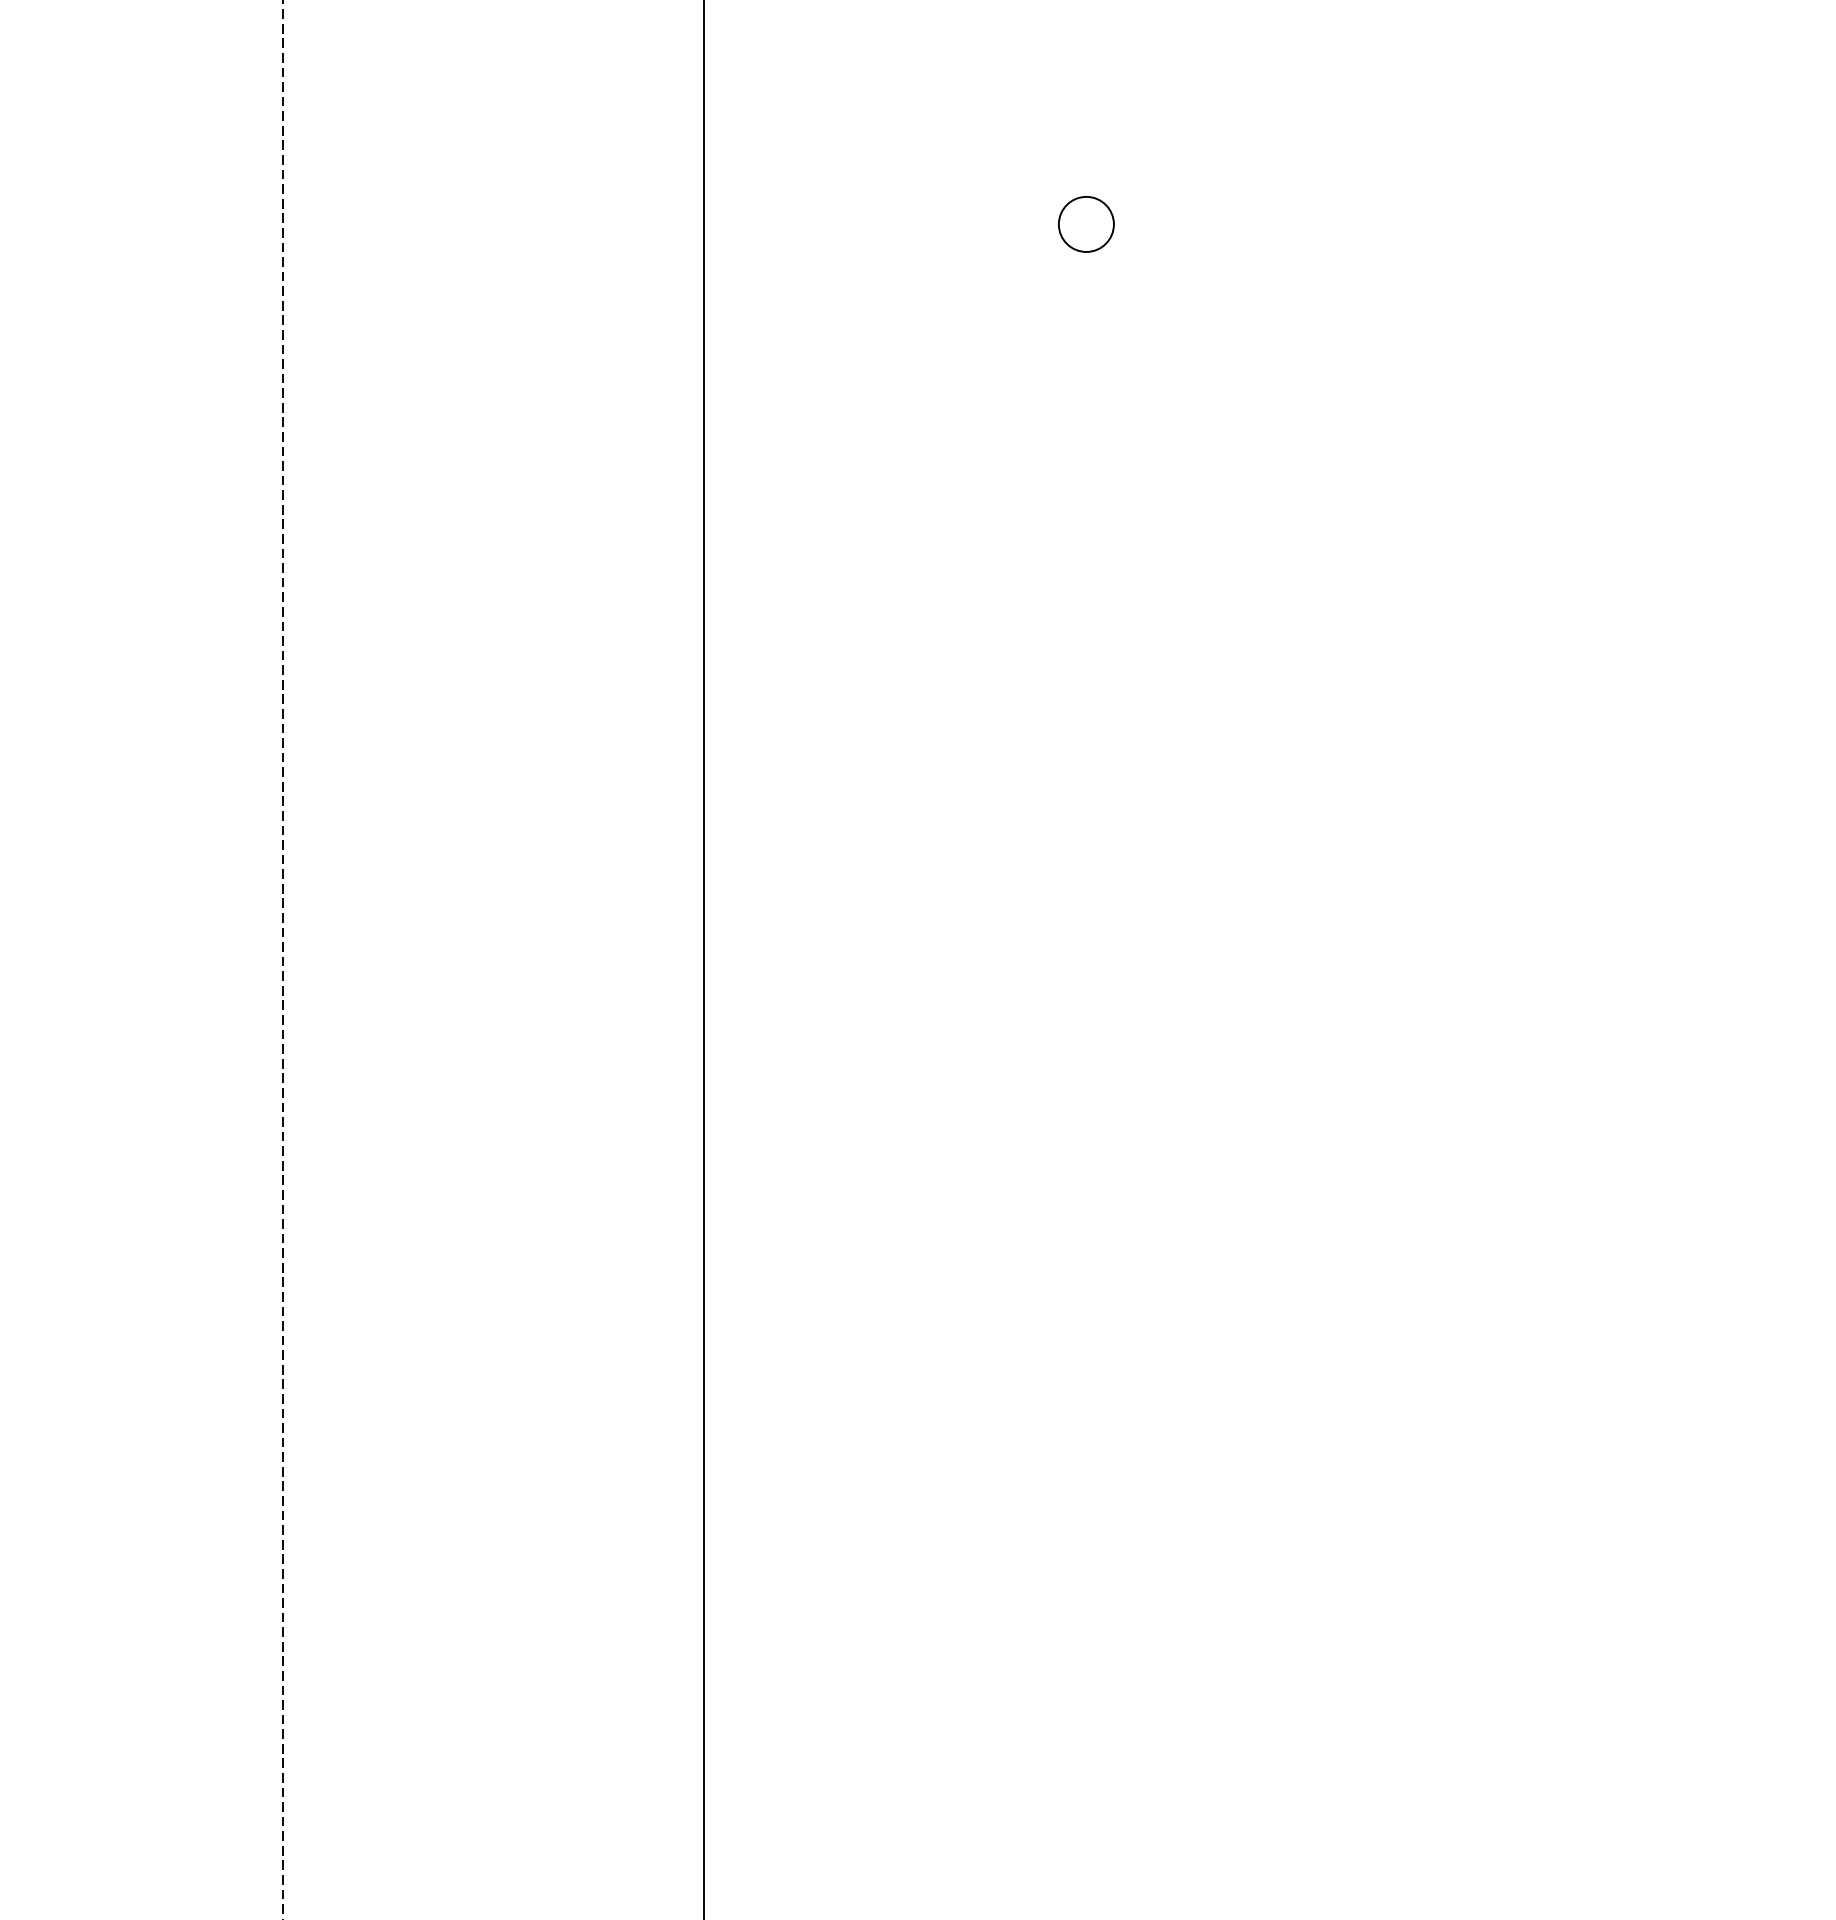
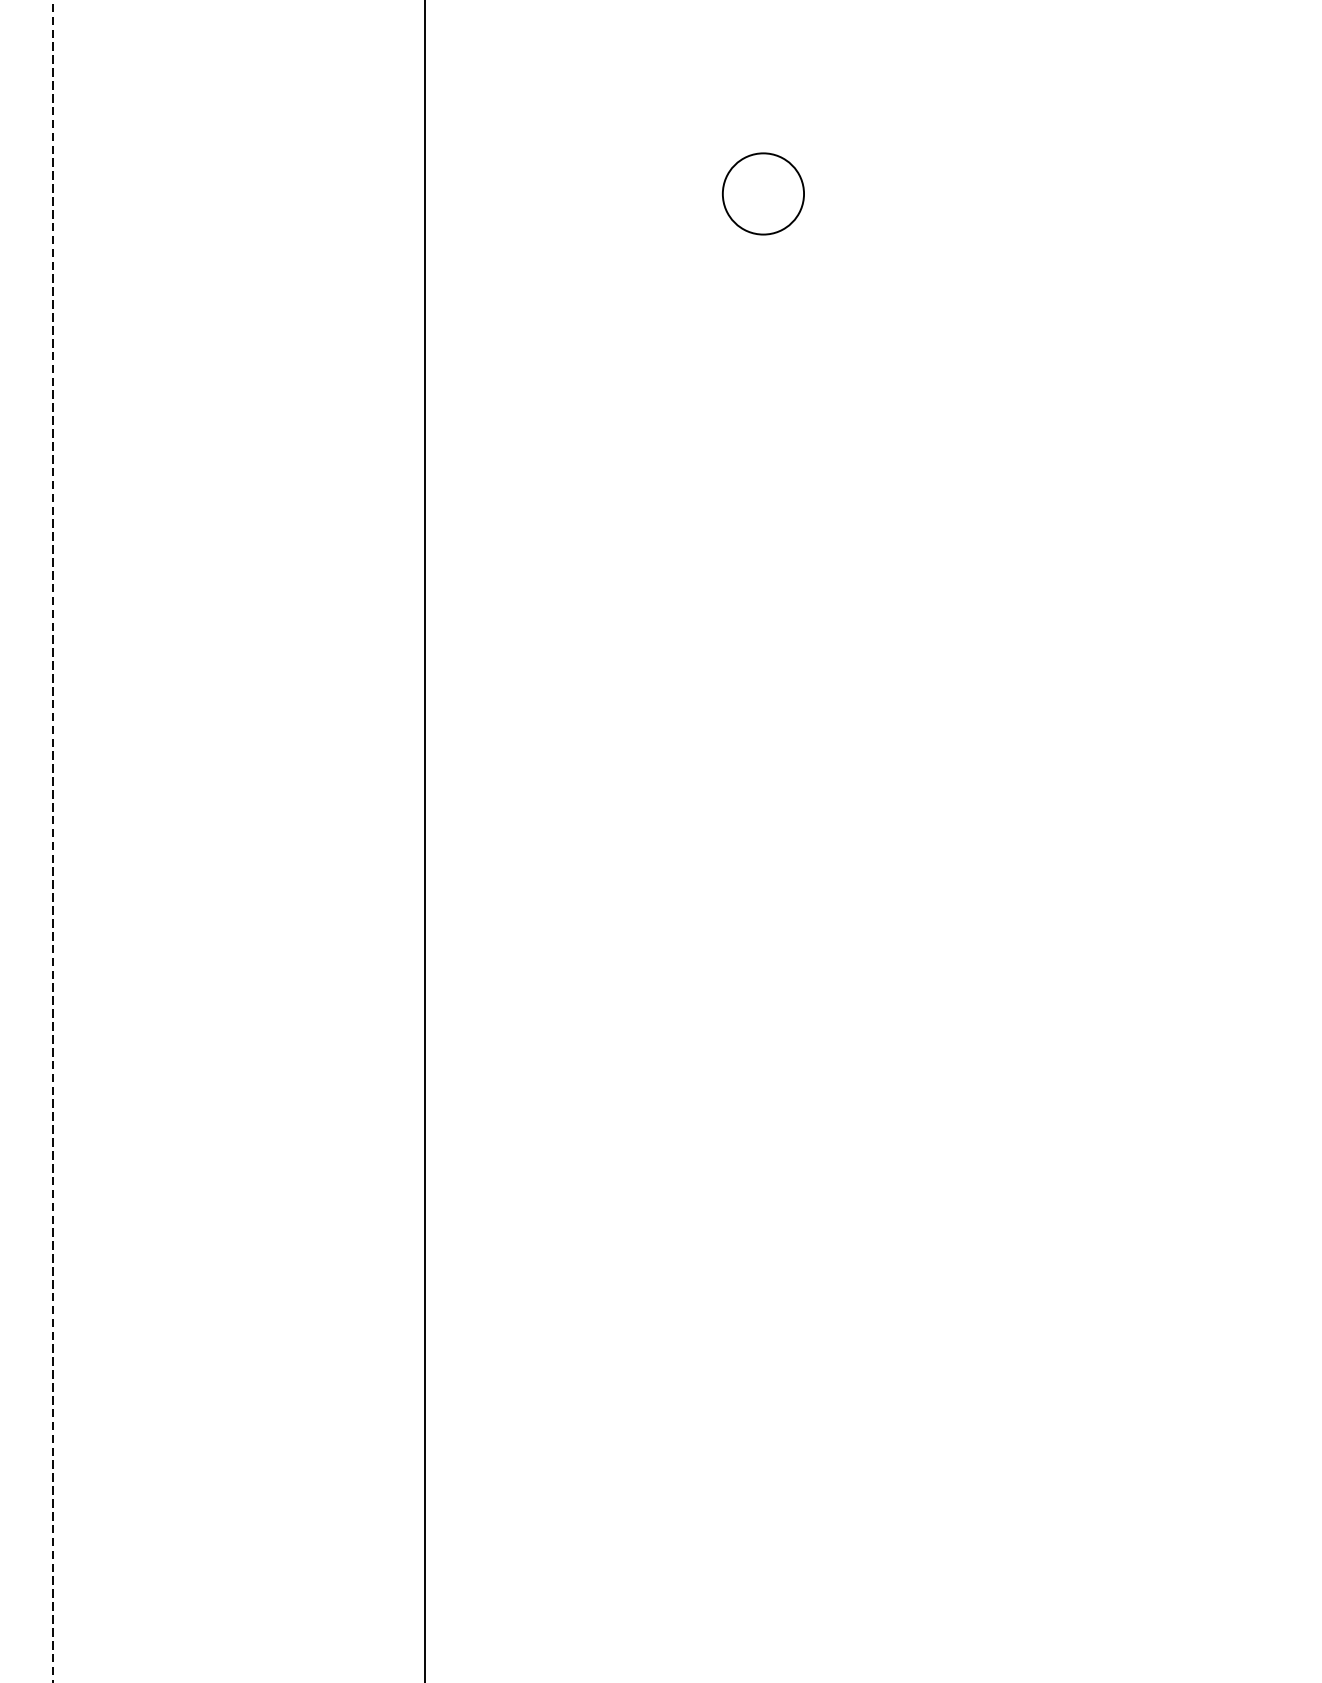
circle: (1086, 224) -> (763, 194), size x1.67

